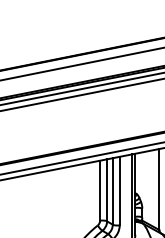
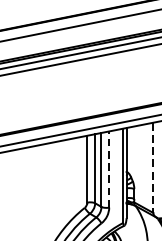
line: (159, 189) -> (153, 167), solid -> dashed
line: (119, 190) -> (108, 168), solid -> dashed

